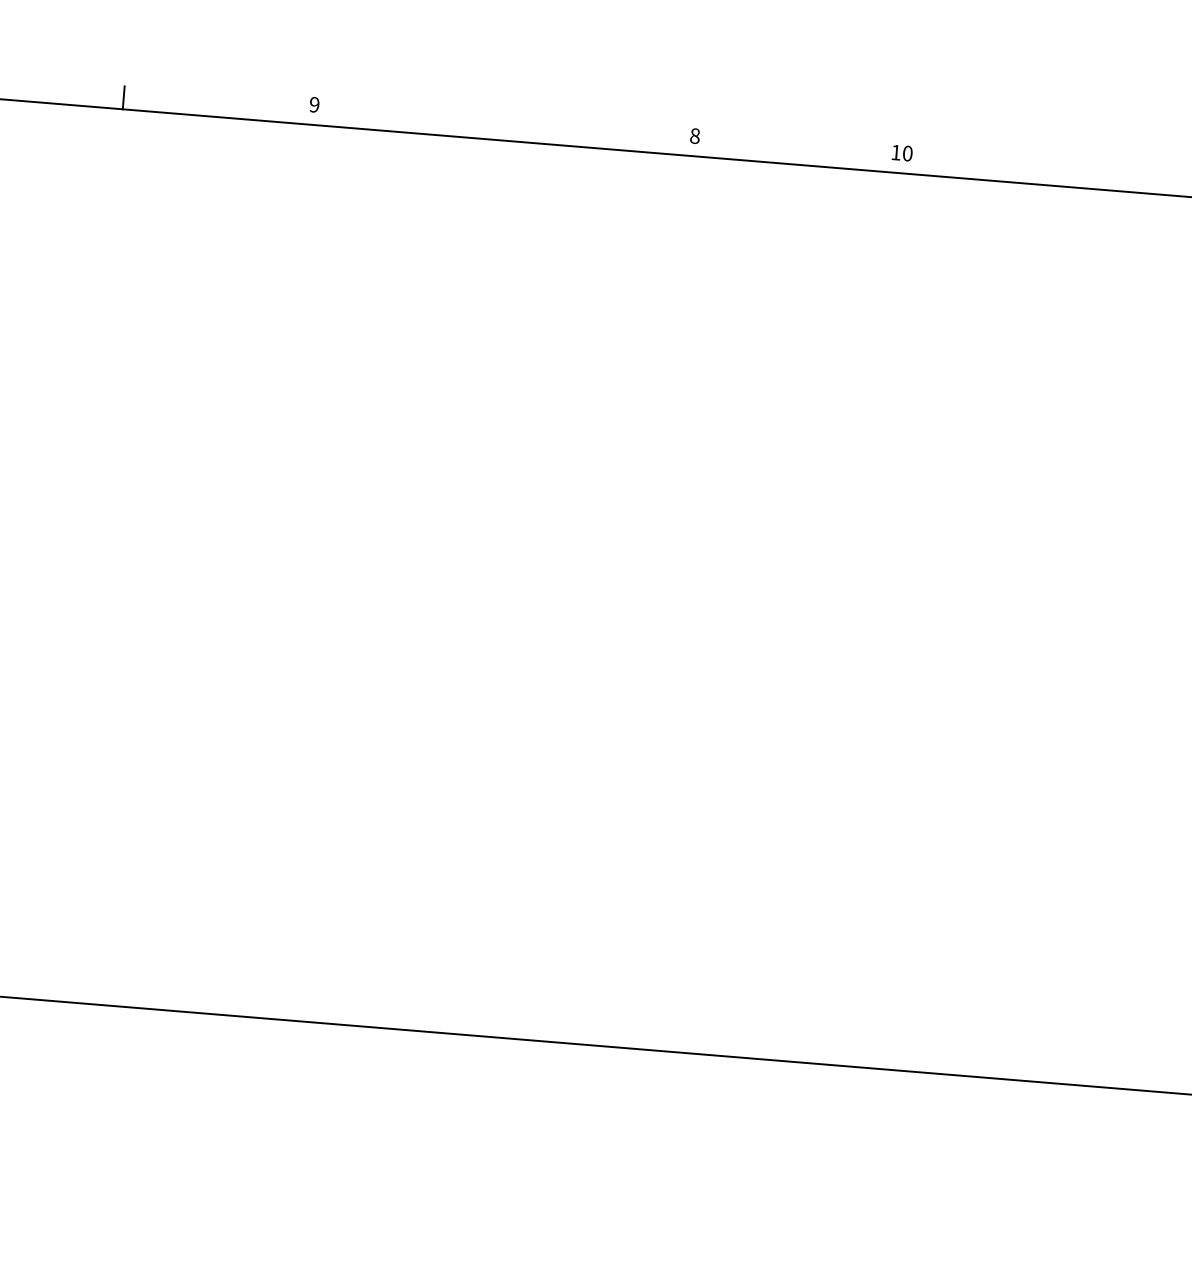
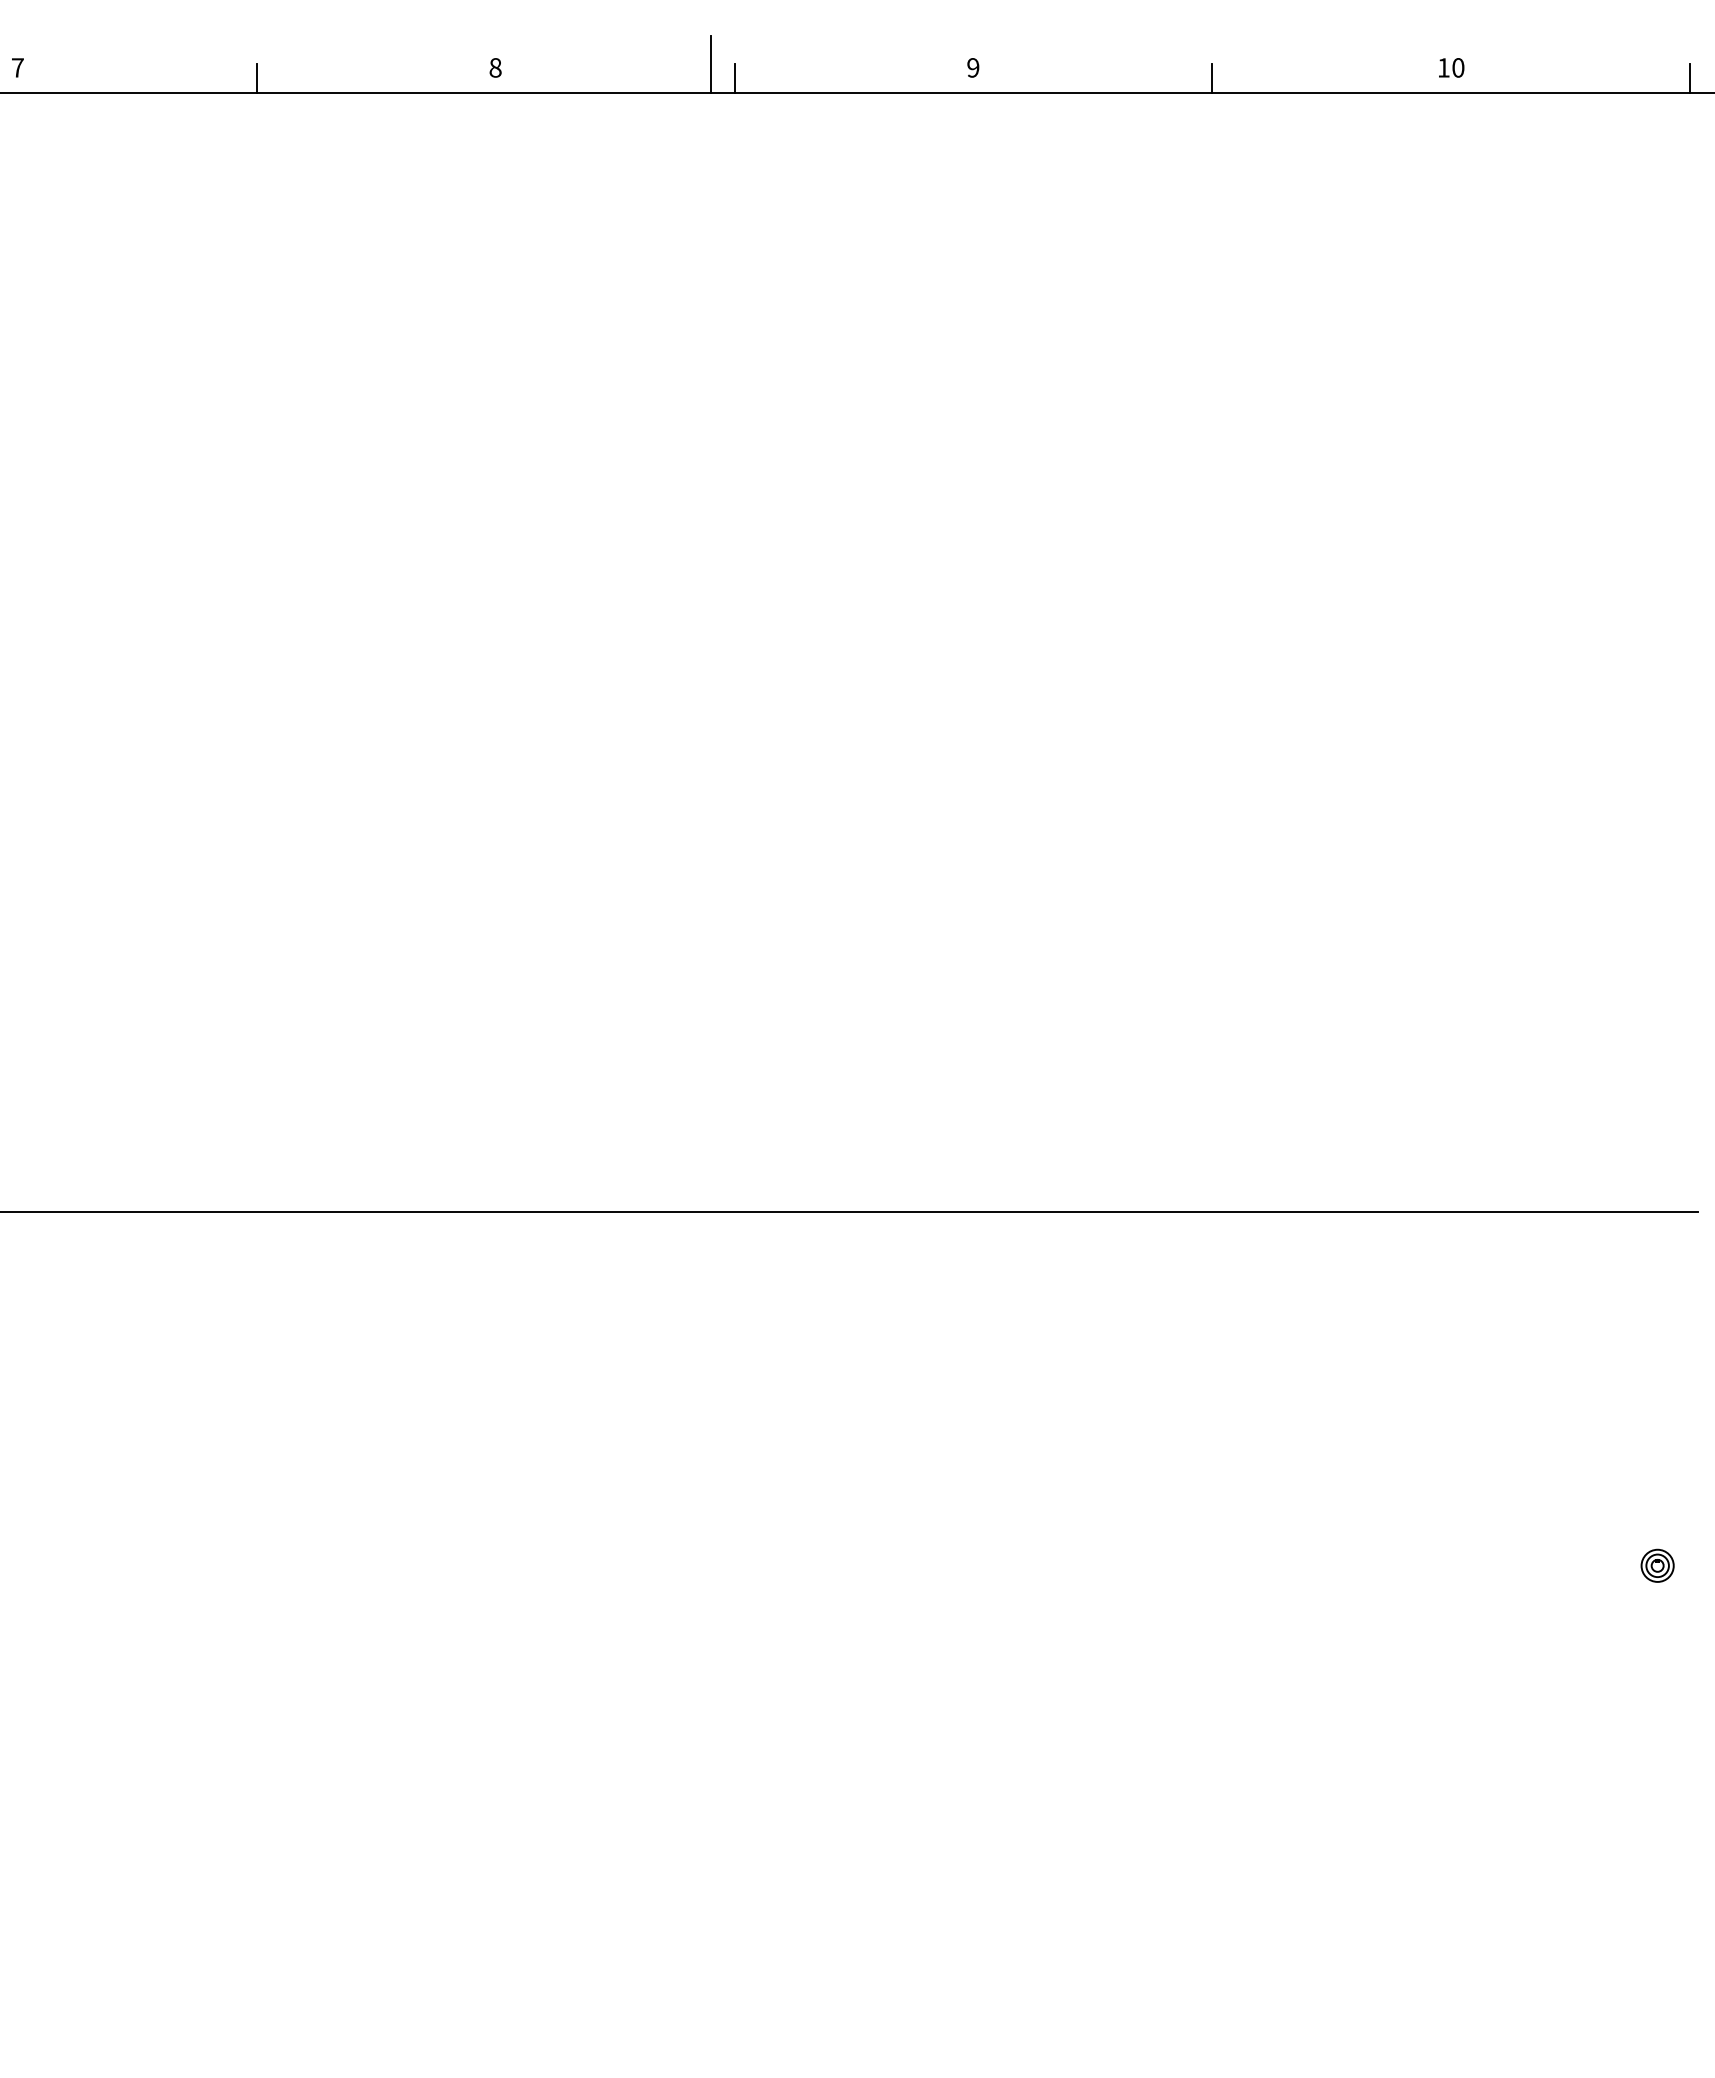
text: (314, 104) -> (495, 67), 9 -> 8
line: (486, 116) -> (710, 64), added
line: (504, 128) -> (734, 78), added
text: (695, 135) -> (973, 67), 8 -> 9
text: (902, 152) -> (1451, 67), moved
line: (884, 160) -> (1212, 78), added

